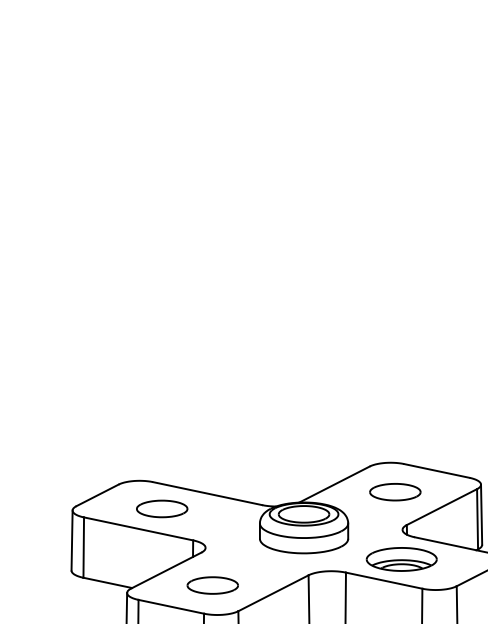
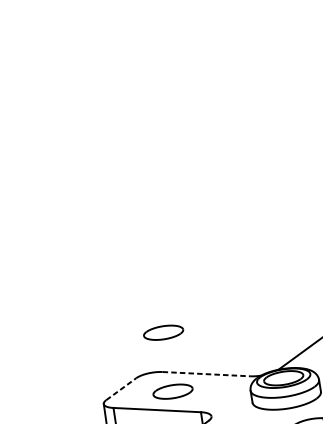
part: (162, 432) -> (163, 332), added
line: (207, 493) -> (206, 374), solid -> dashed
line: (97, 495) -> (121, 389), solid -> dashed

